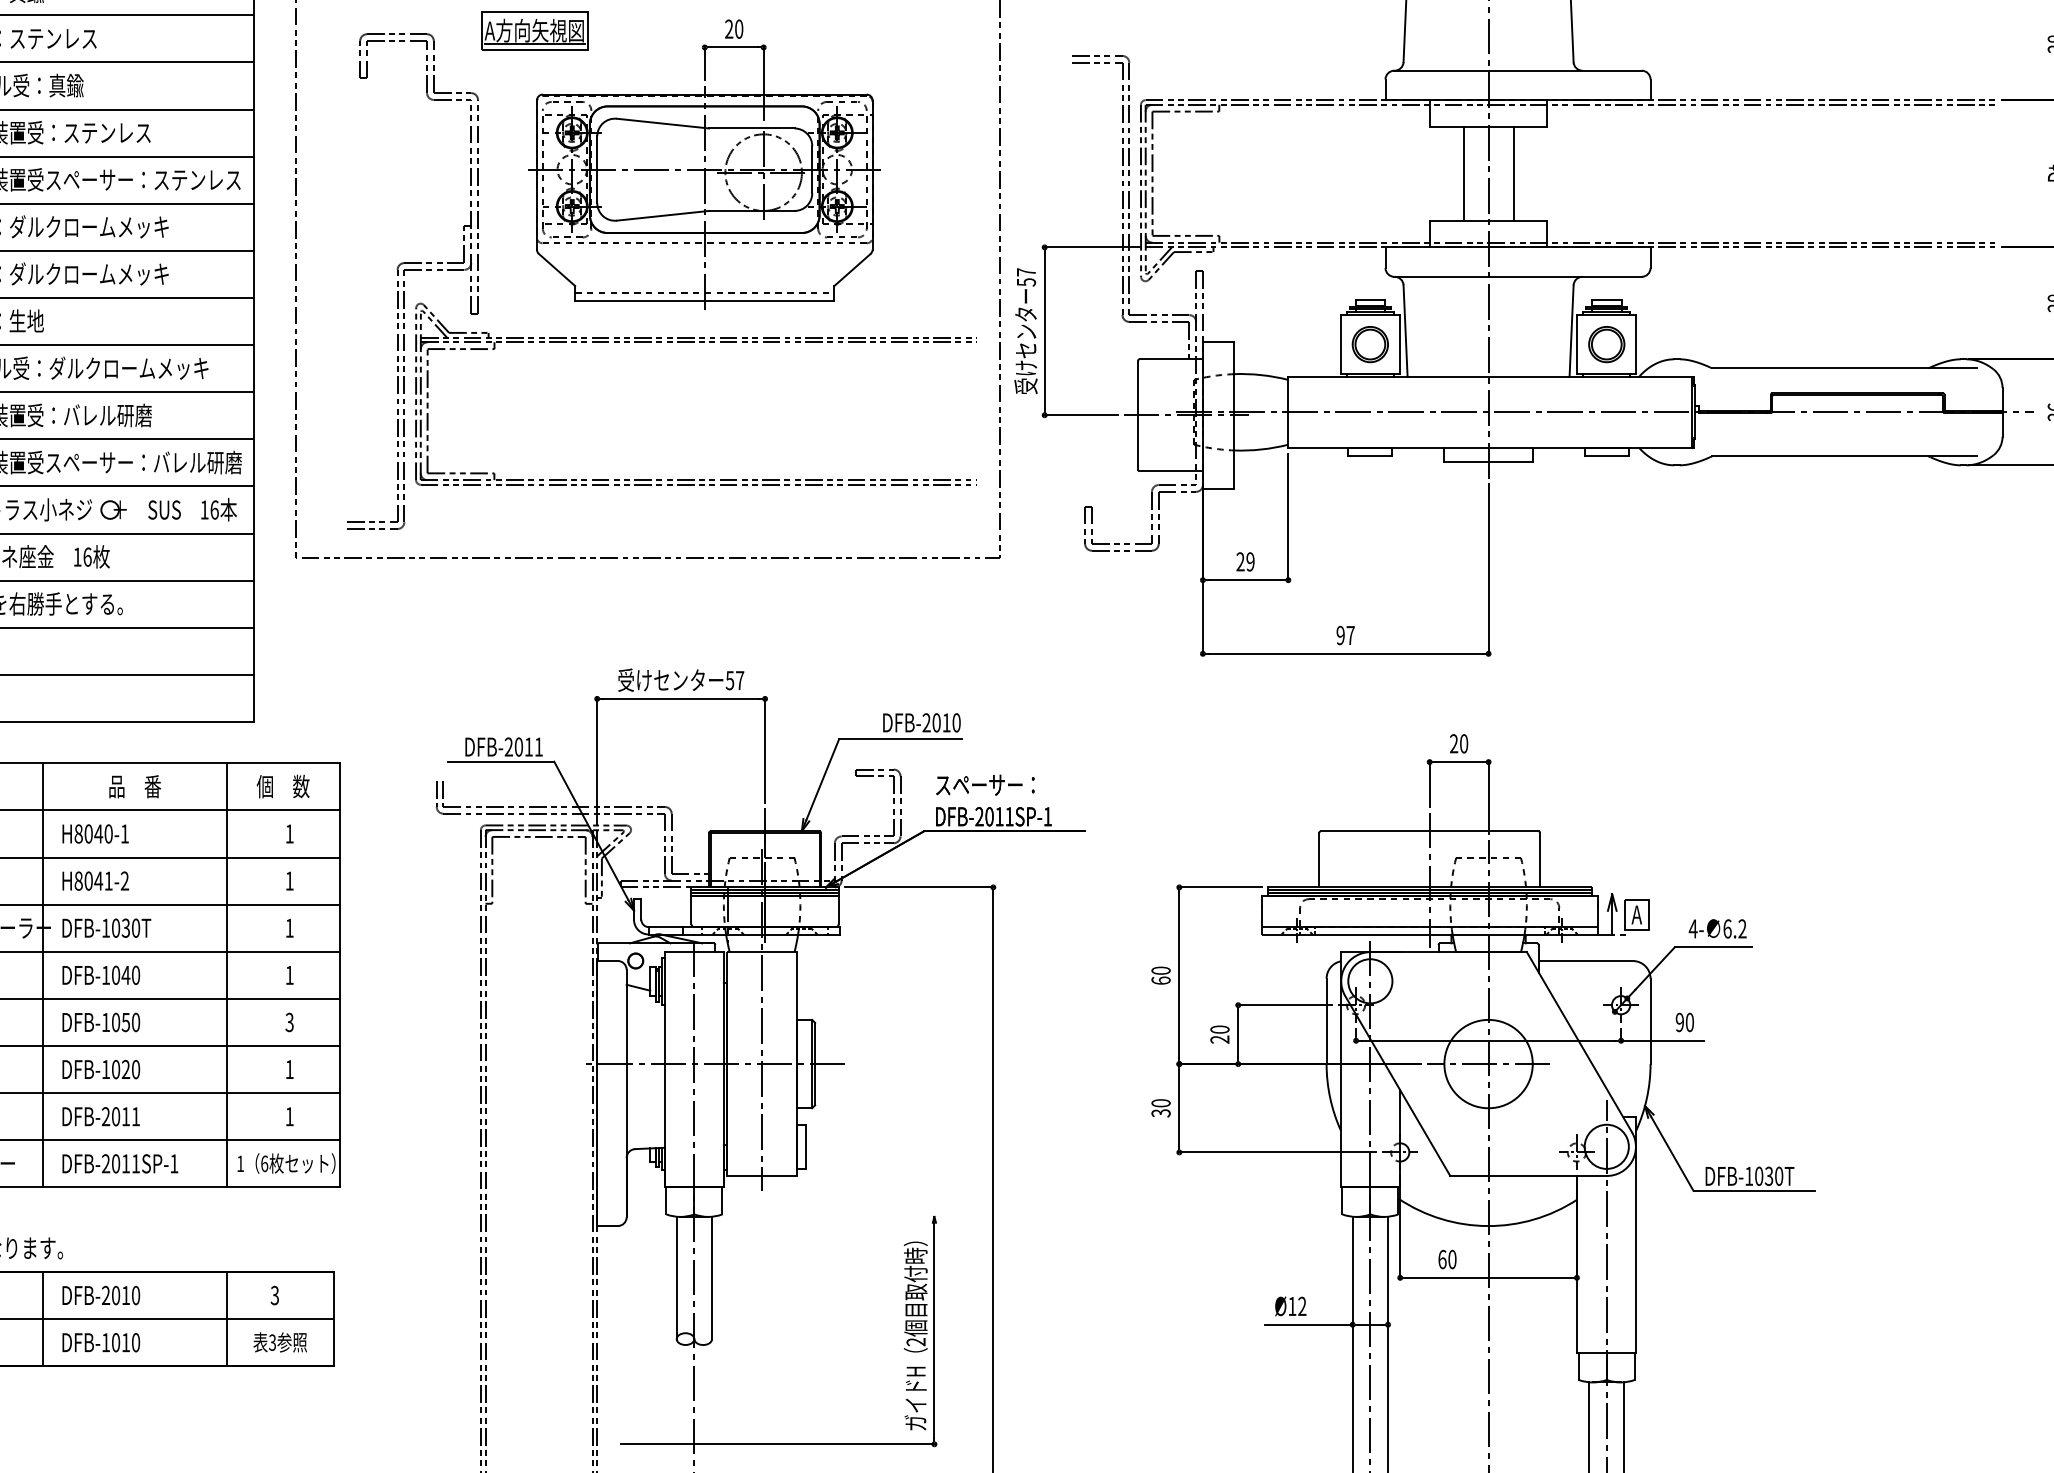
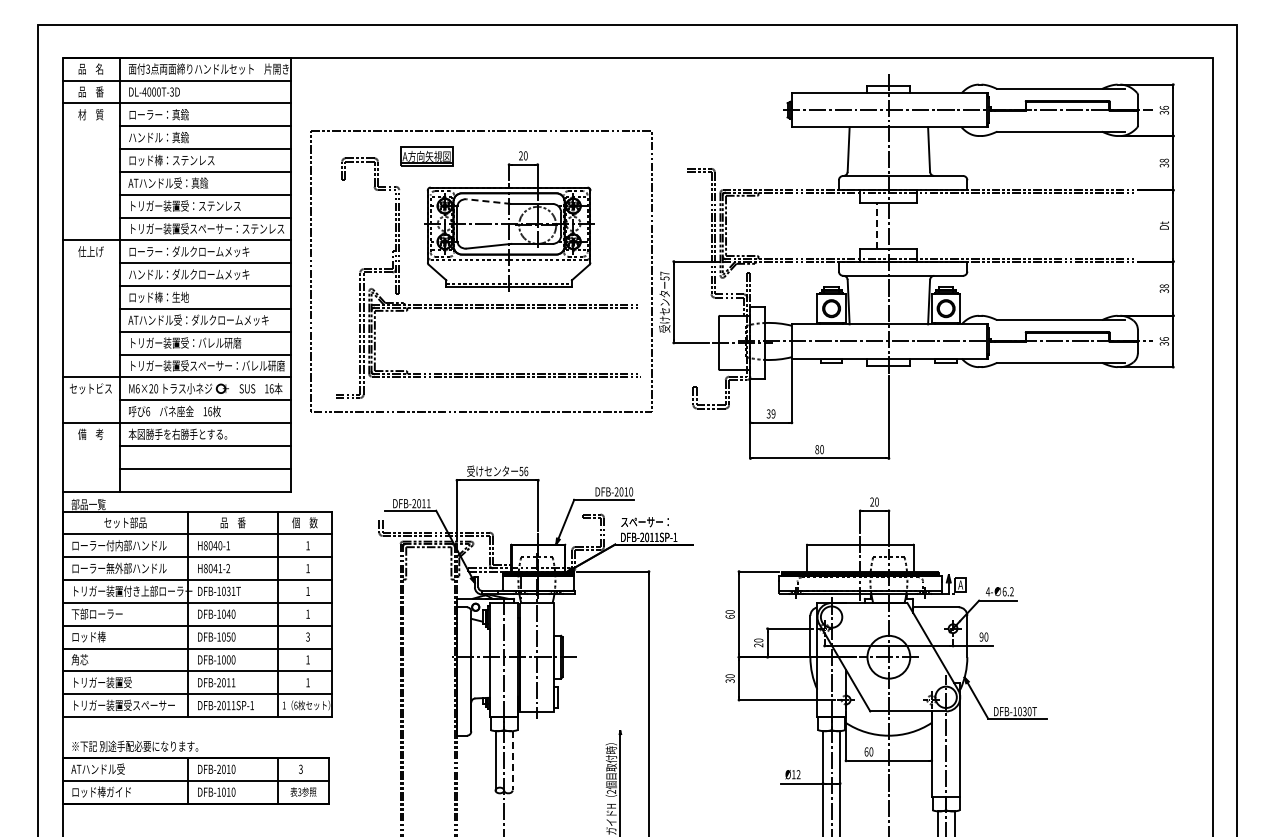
line: (662, 123) -> (488, 201), solid -> dashed
line: (1463, 172) -> (876, 225), solid -> dashed
line: (1514, 172) -> (901, 225), removed
text: (1240, 563) -> (768, 414), 29 -> 39
text: (1345, 635) -> (819, 449), 97 -> 80
text: (740, 680) -> (526, 471), 57 -> 56
text: (135, 928) -> (233, 591), DFB-1030T -> DFB-1031T
text: (125, 1068) -> (228, 659), DFB-1020 -> DFB-1000
line: (711, 1277) -> (512, 760), solid -> dashed

